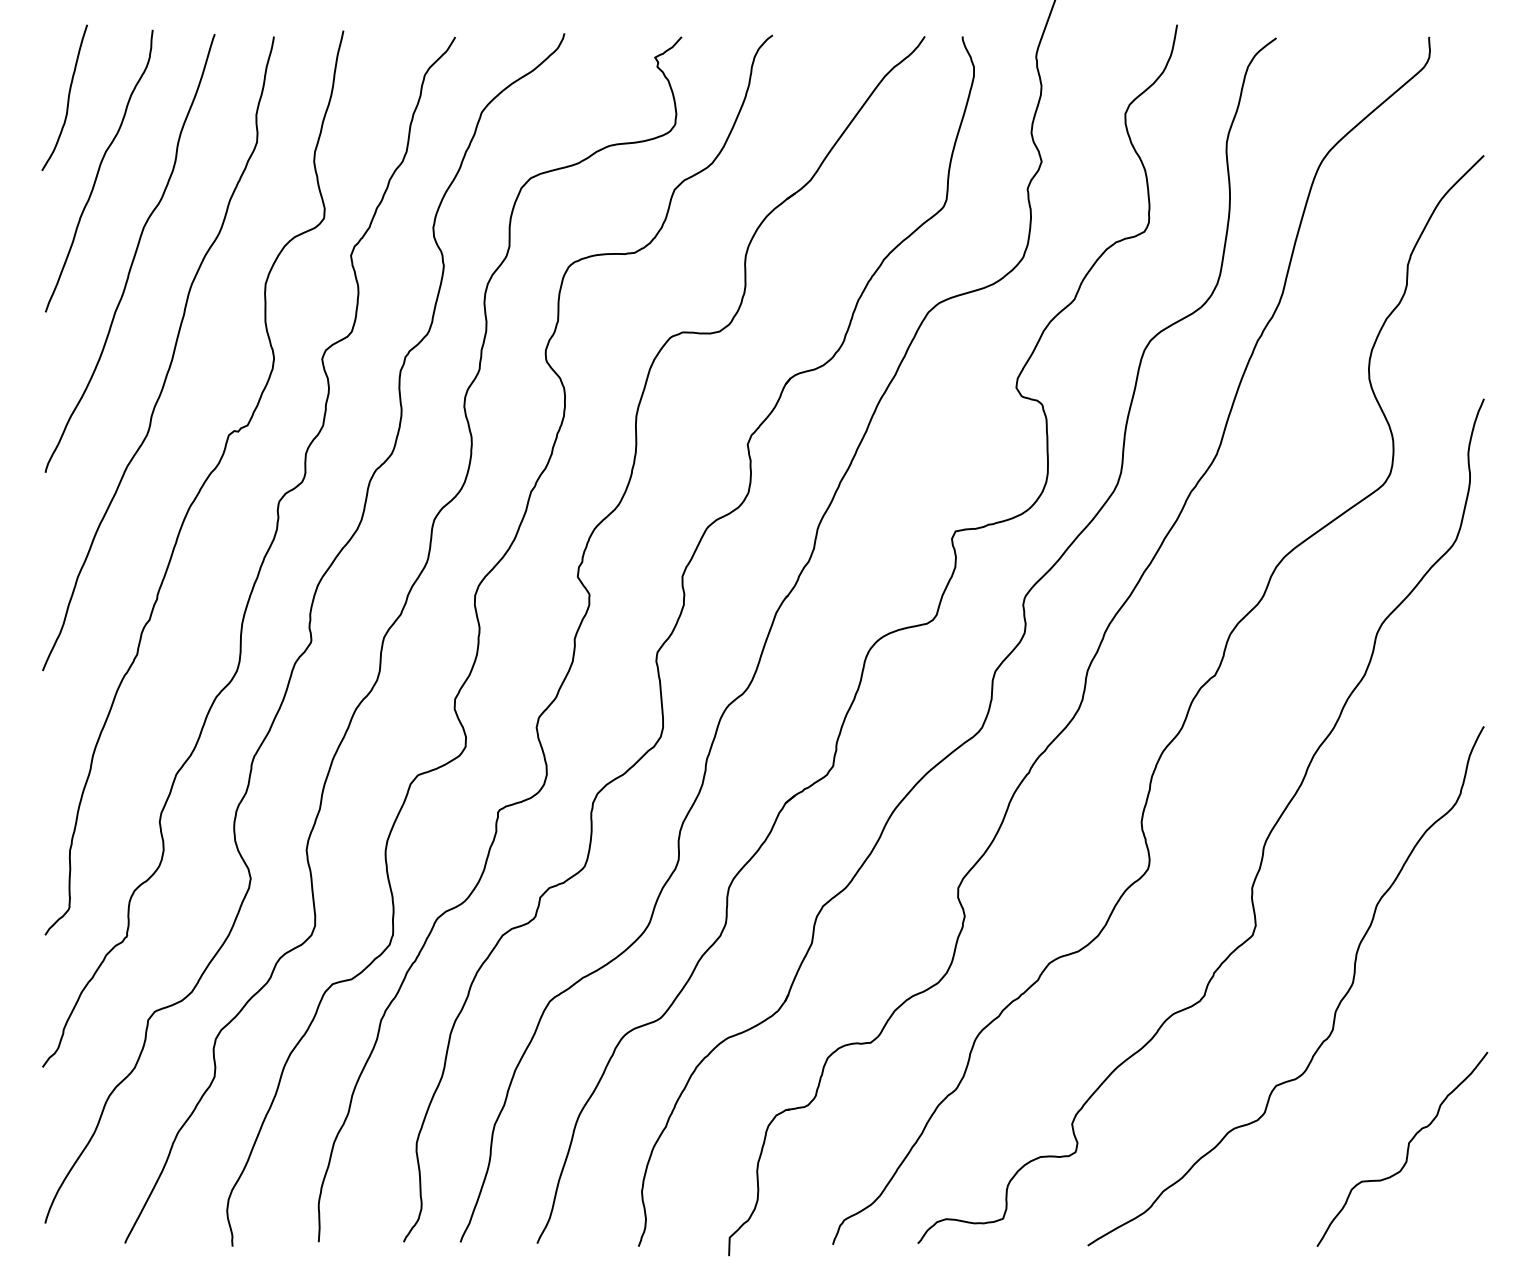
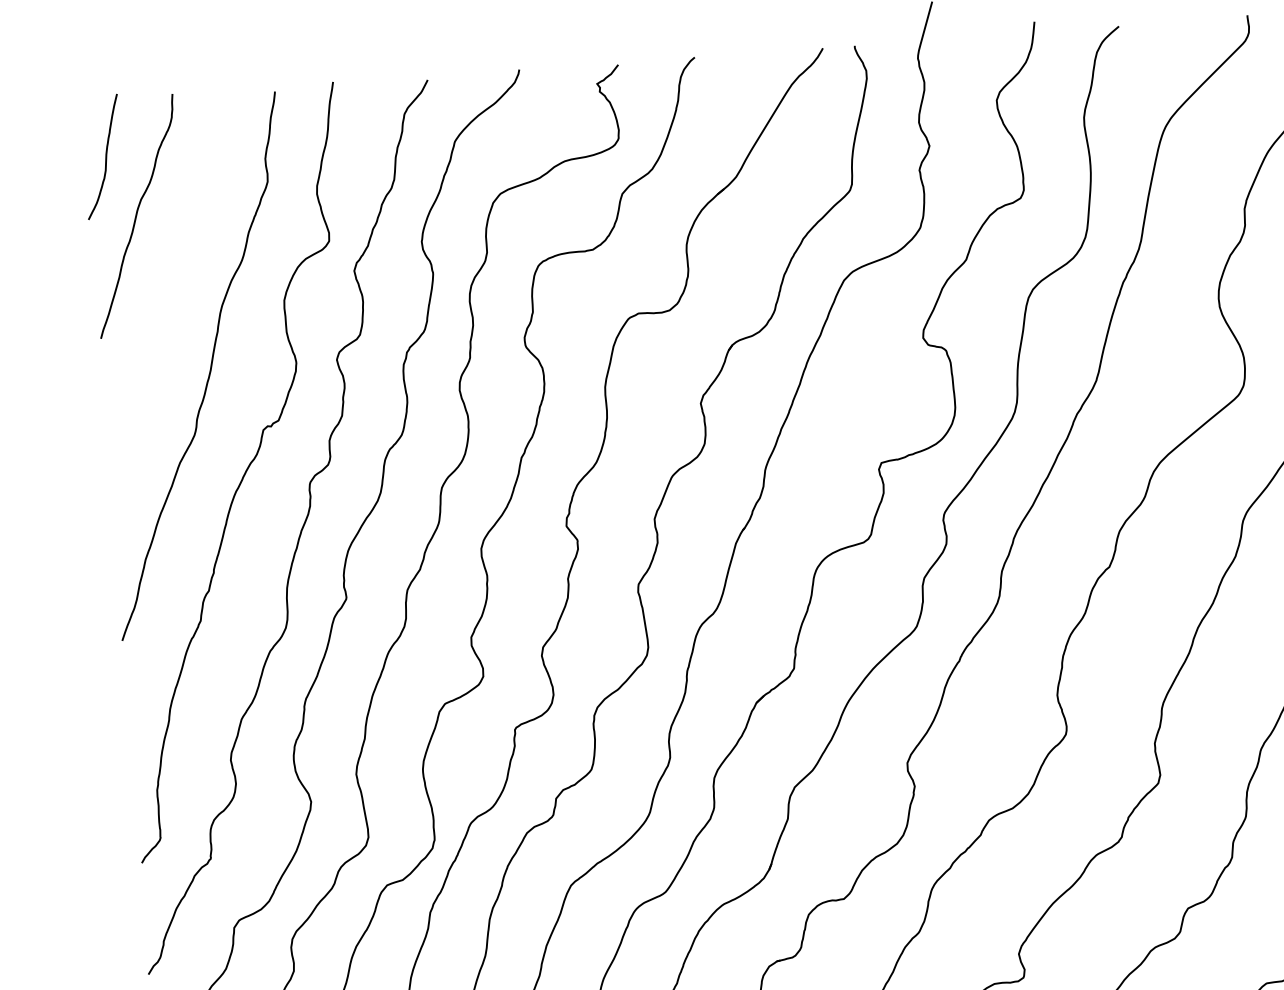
curve: (133, 255) -> (171, 285), removed

